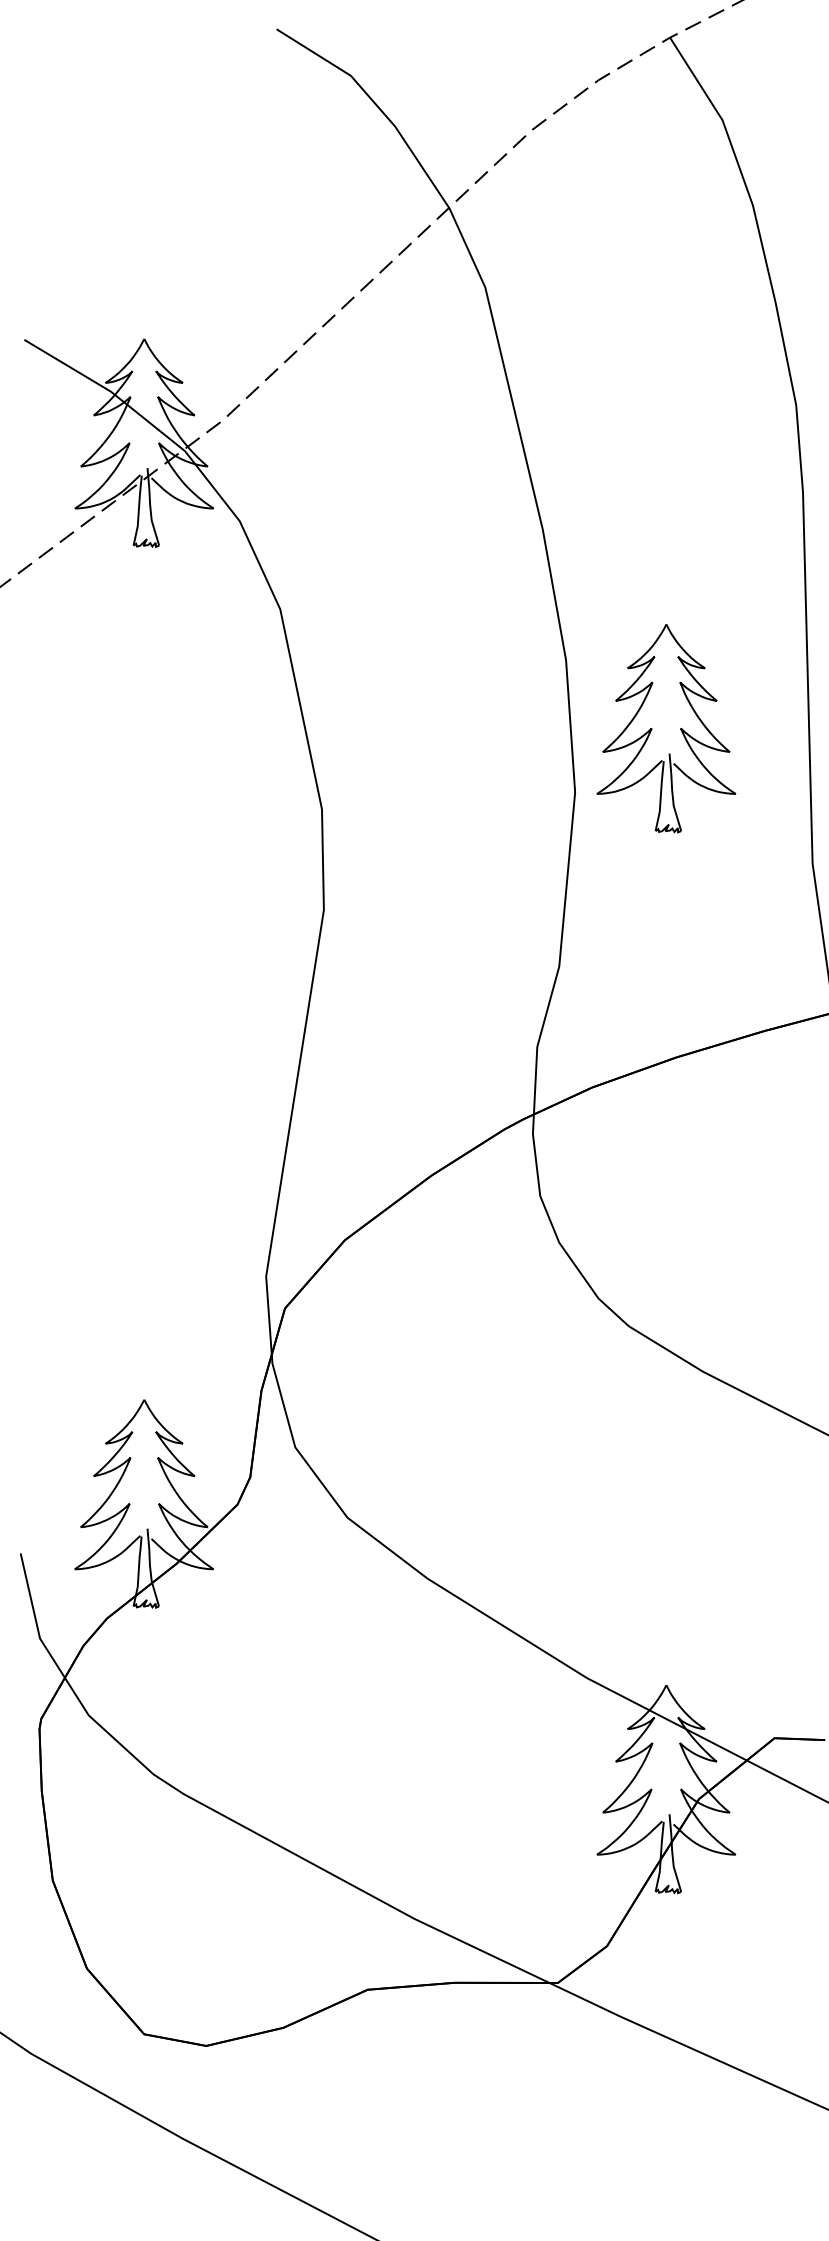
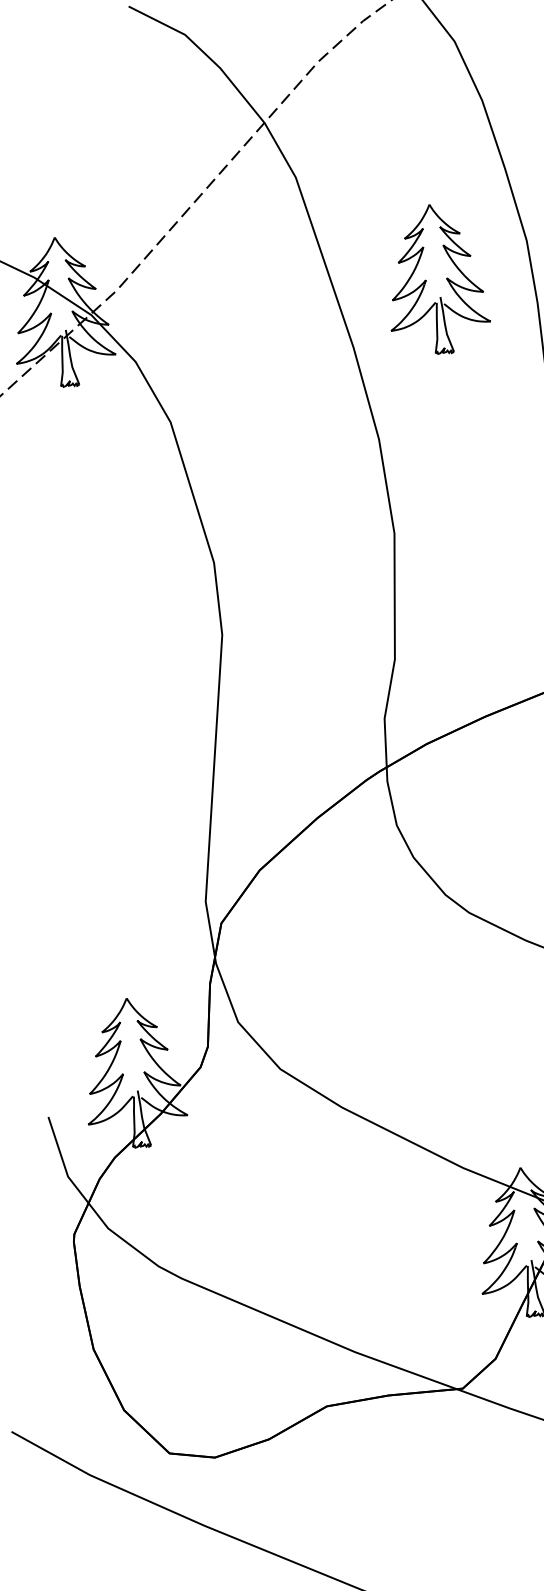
part: (652, 728) -> (426, 280), moved

